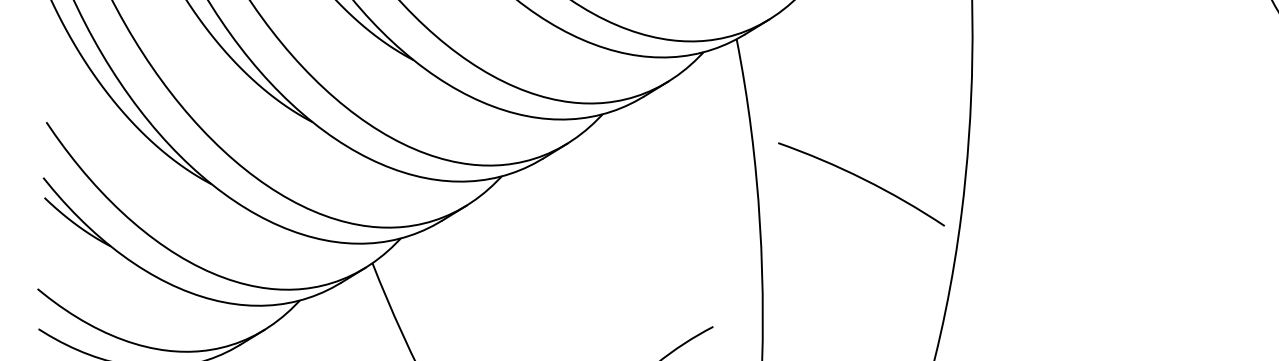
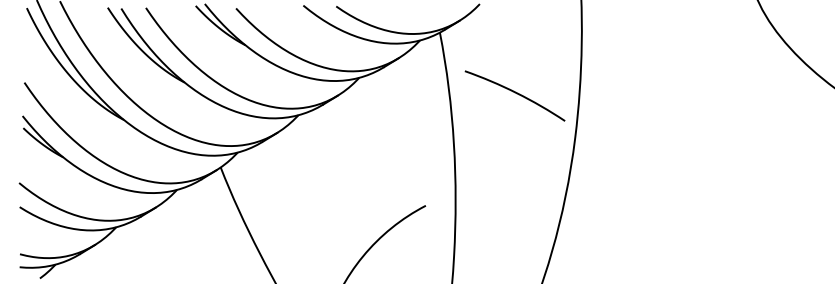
arc: (862, 180) -> (515, 93), moved

